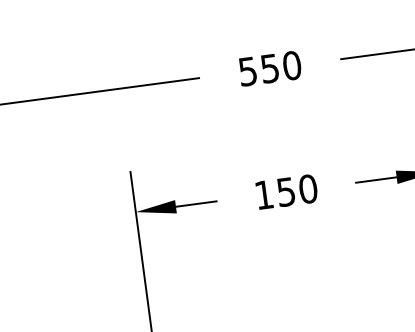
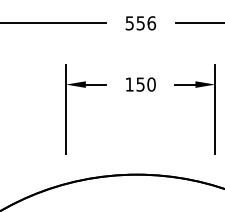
text: (291, 66) -> (151, 23), 550 -> 556

